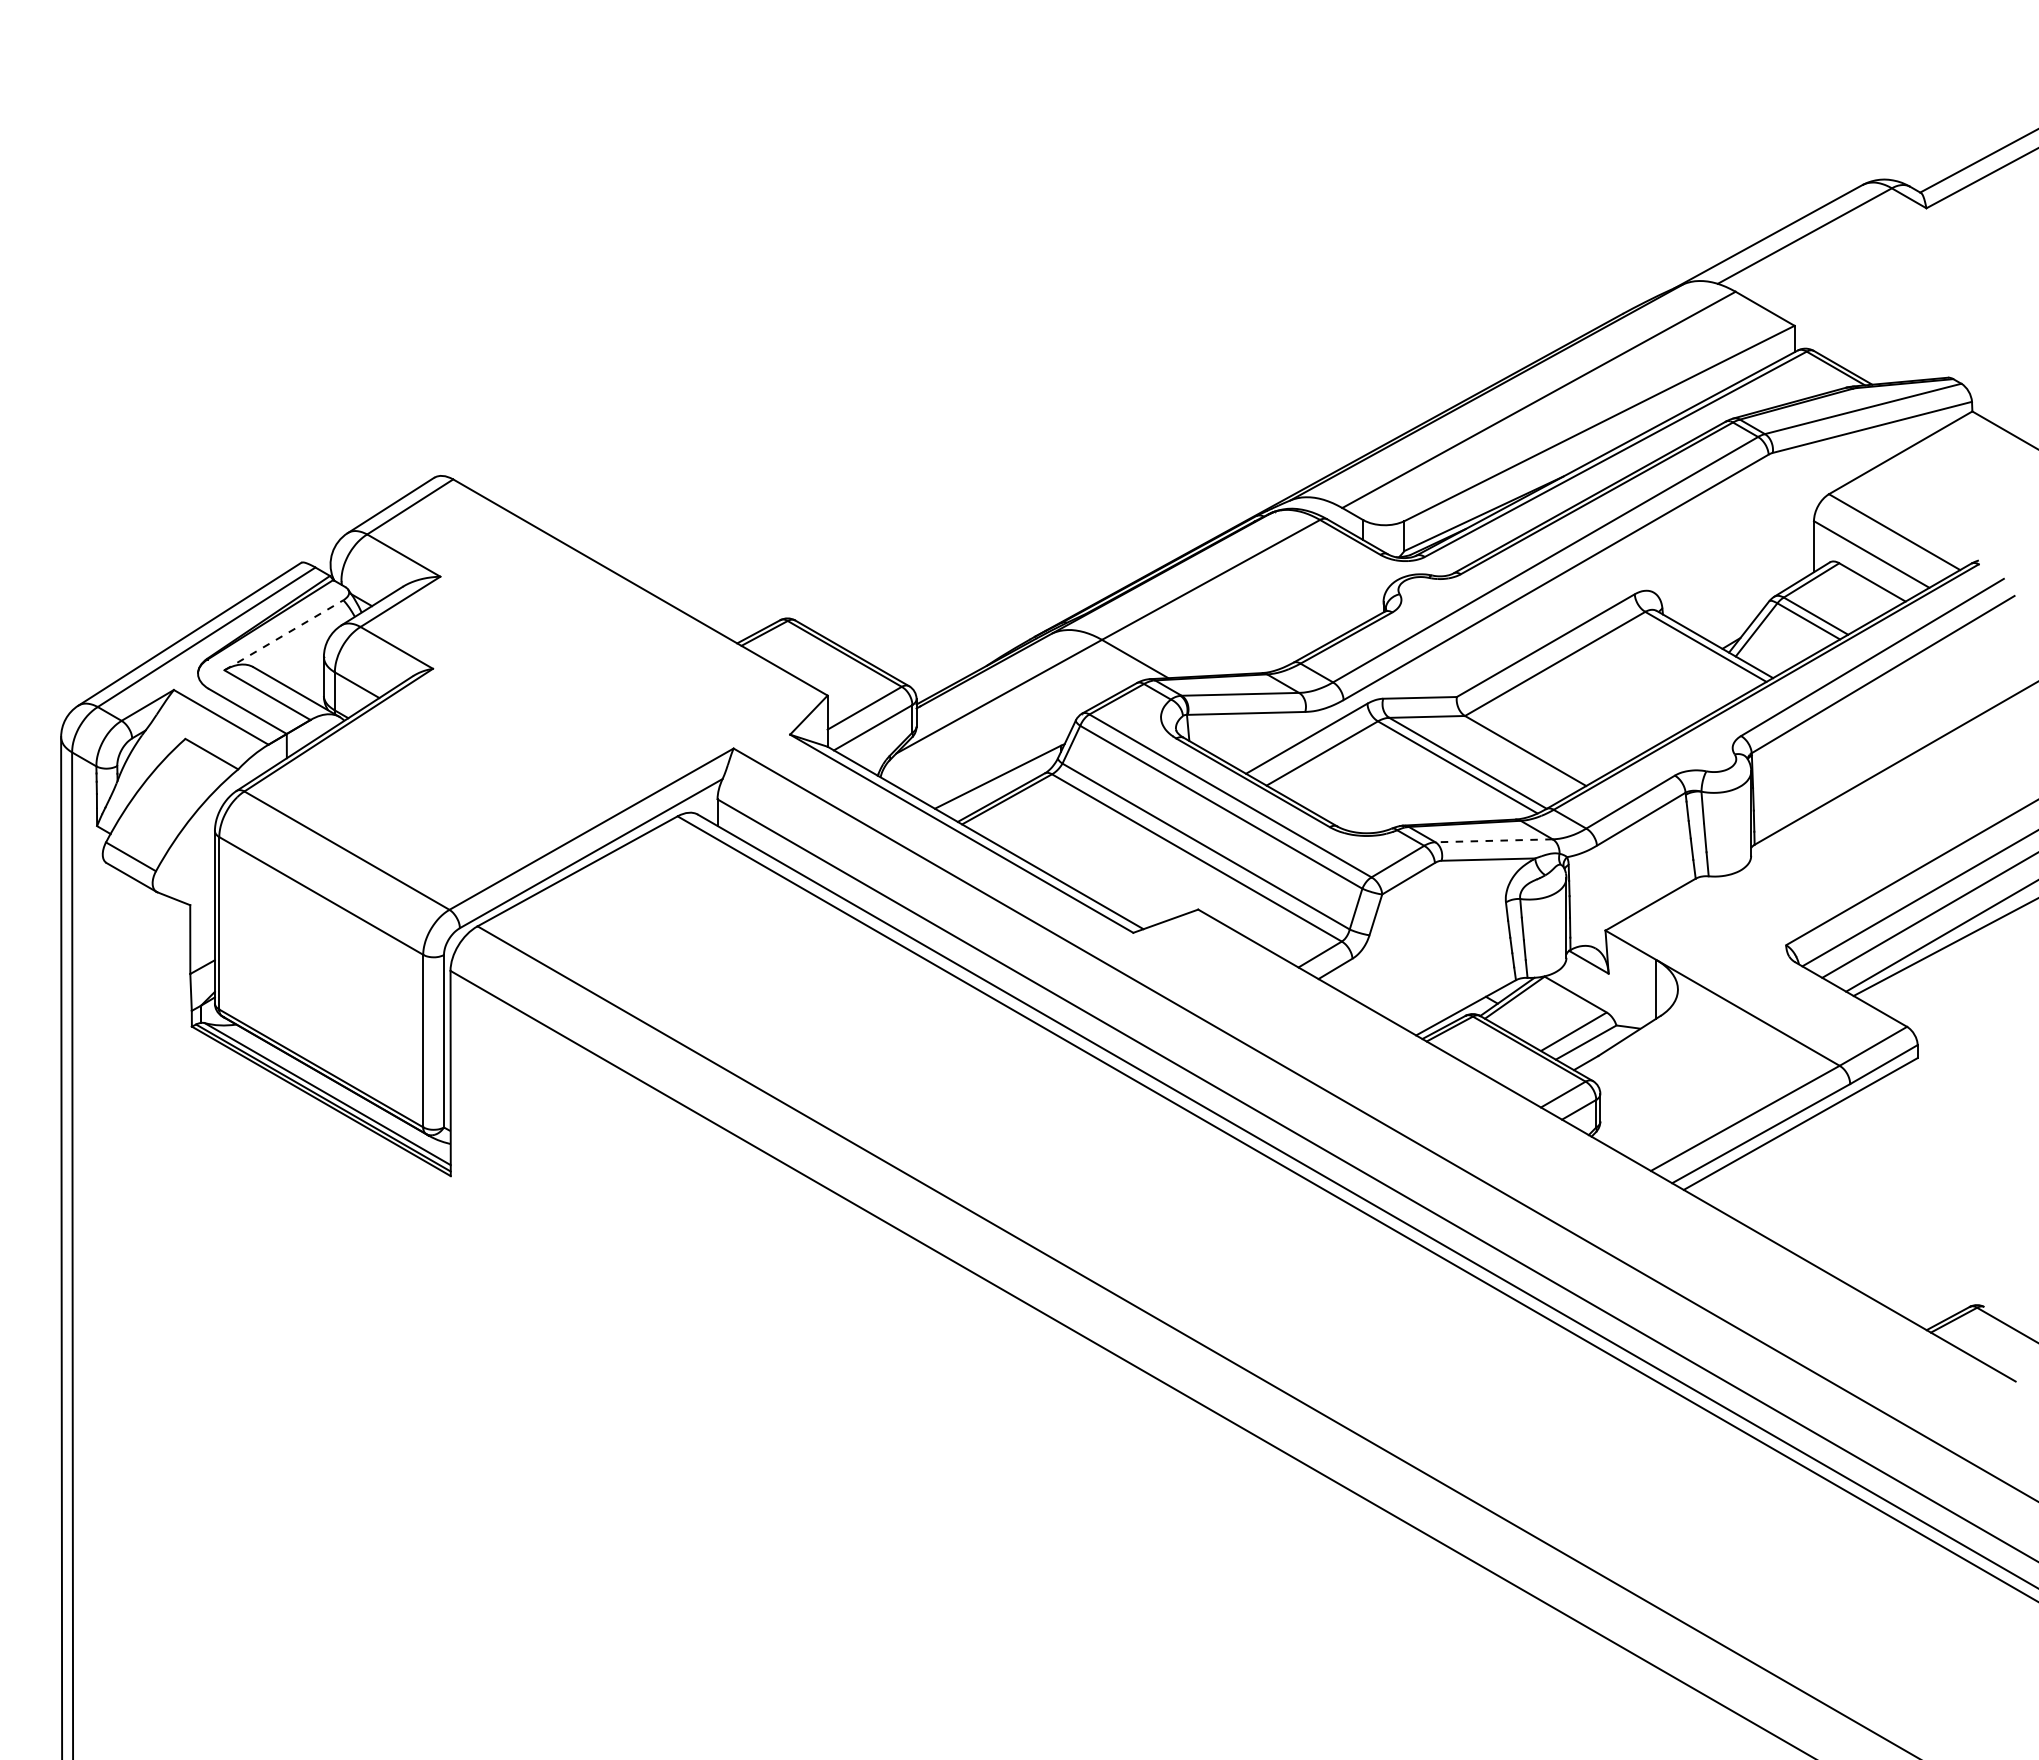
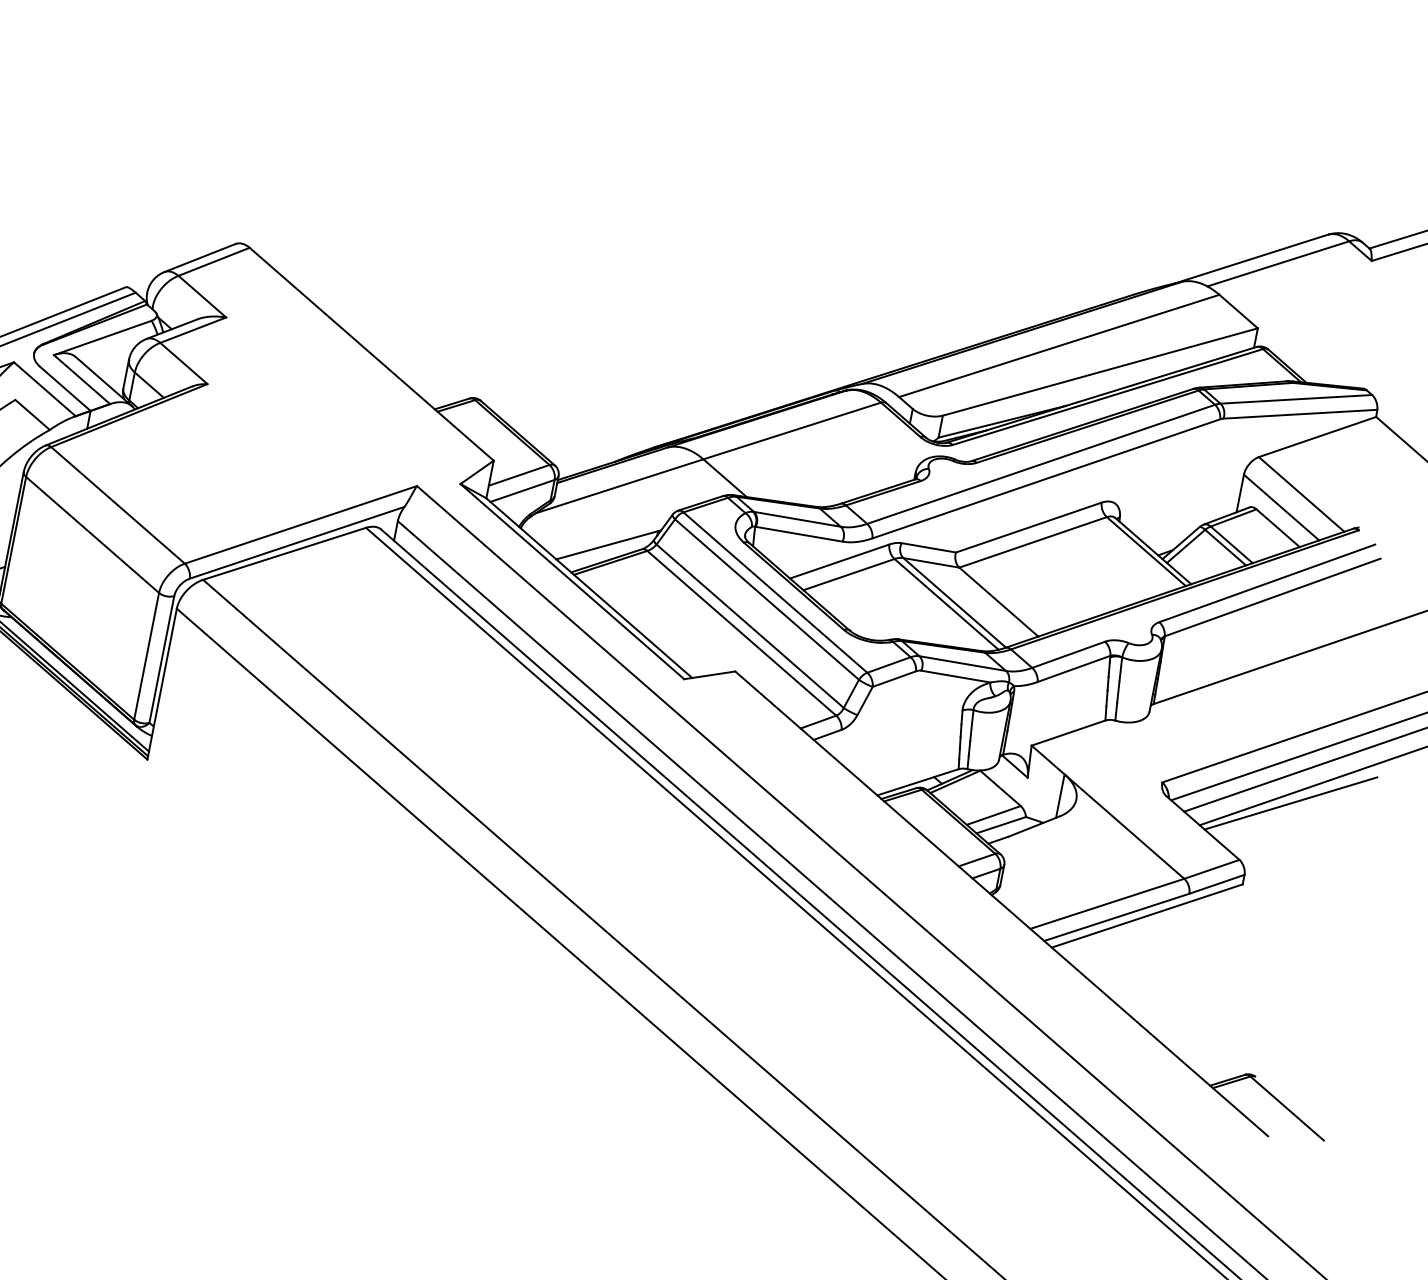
line: (284, 635) -> (103, 338), dashed -> solid
line: (1494, 840) -> (963, 663), dashed -> solid

